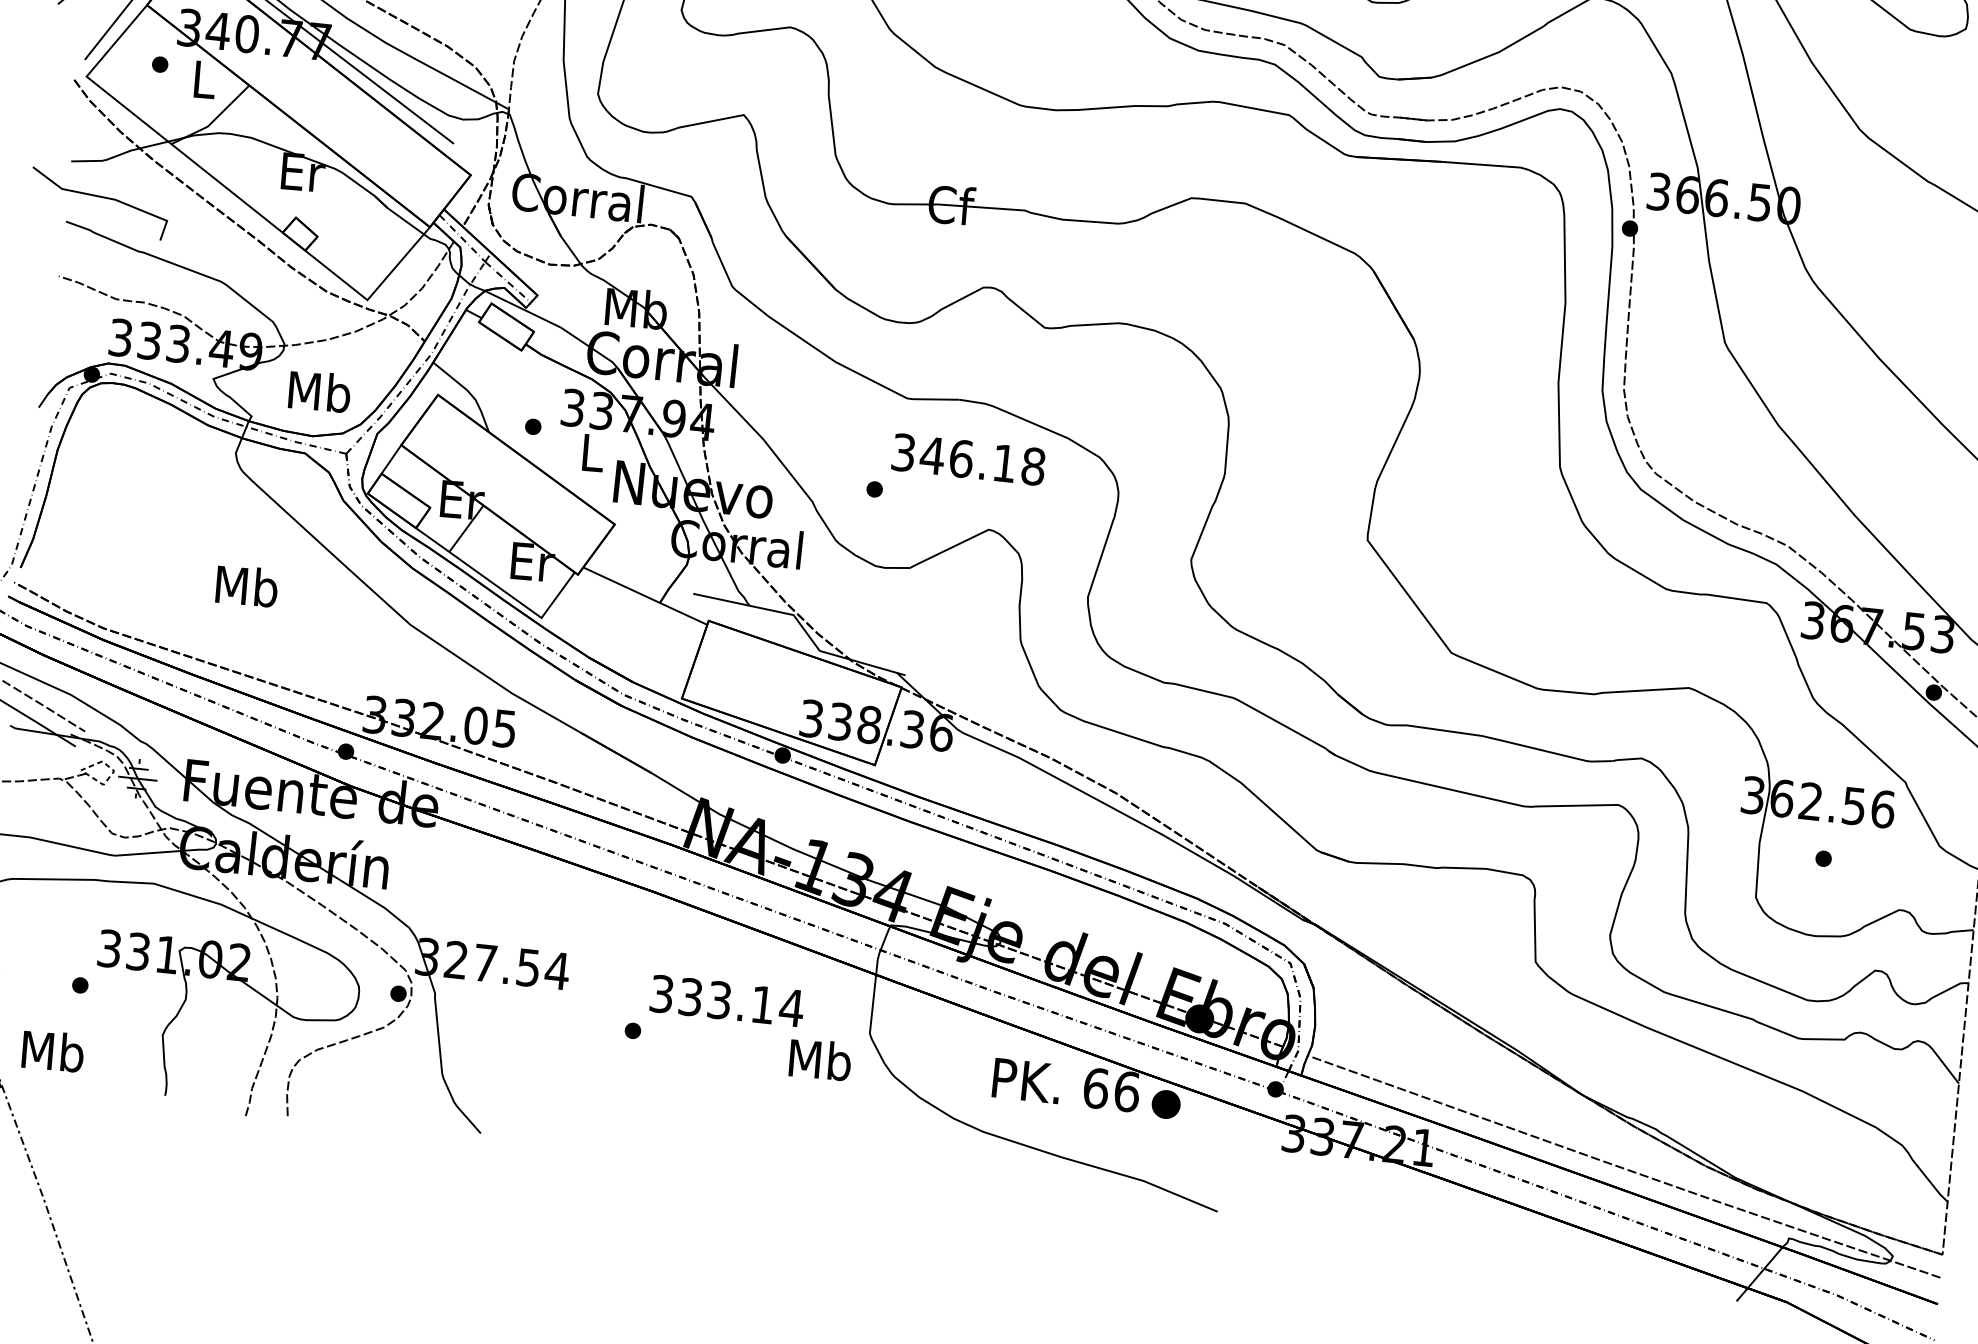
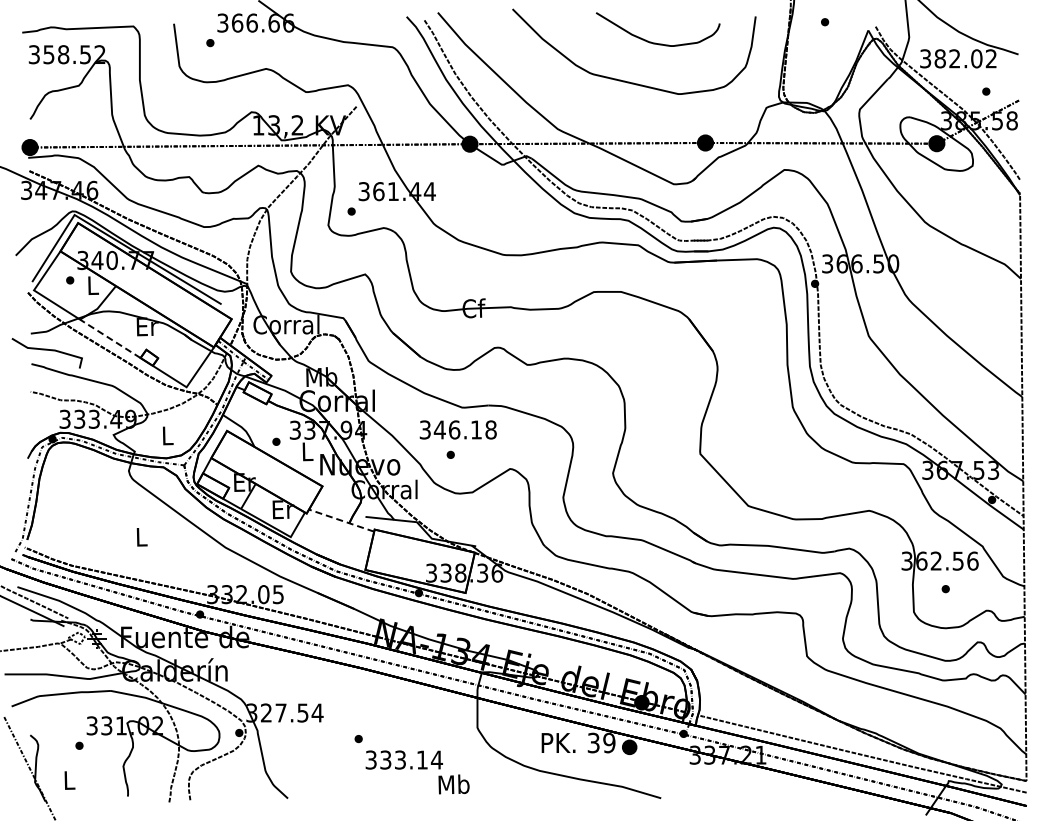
line: (227, 187) -> (110, 338), solid -> dashed
text: (319, 391) -> (167, 435), Mb -> L
text: (967, 458) -> (457, 429), moved
text: (246, 585) -> (141, 536), Mb -> L
line: (645, 595) -> (341, 520), solid -> dashed
text: (750, 1028) -> (417, 772), moved
text: (51, 1051) -> (68, 780), Mb -> L
text: (1111, 1088) -> (601, 742), 66 -> 39

